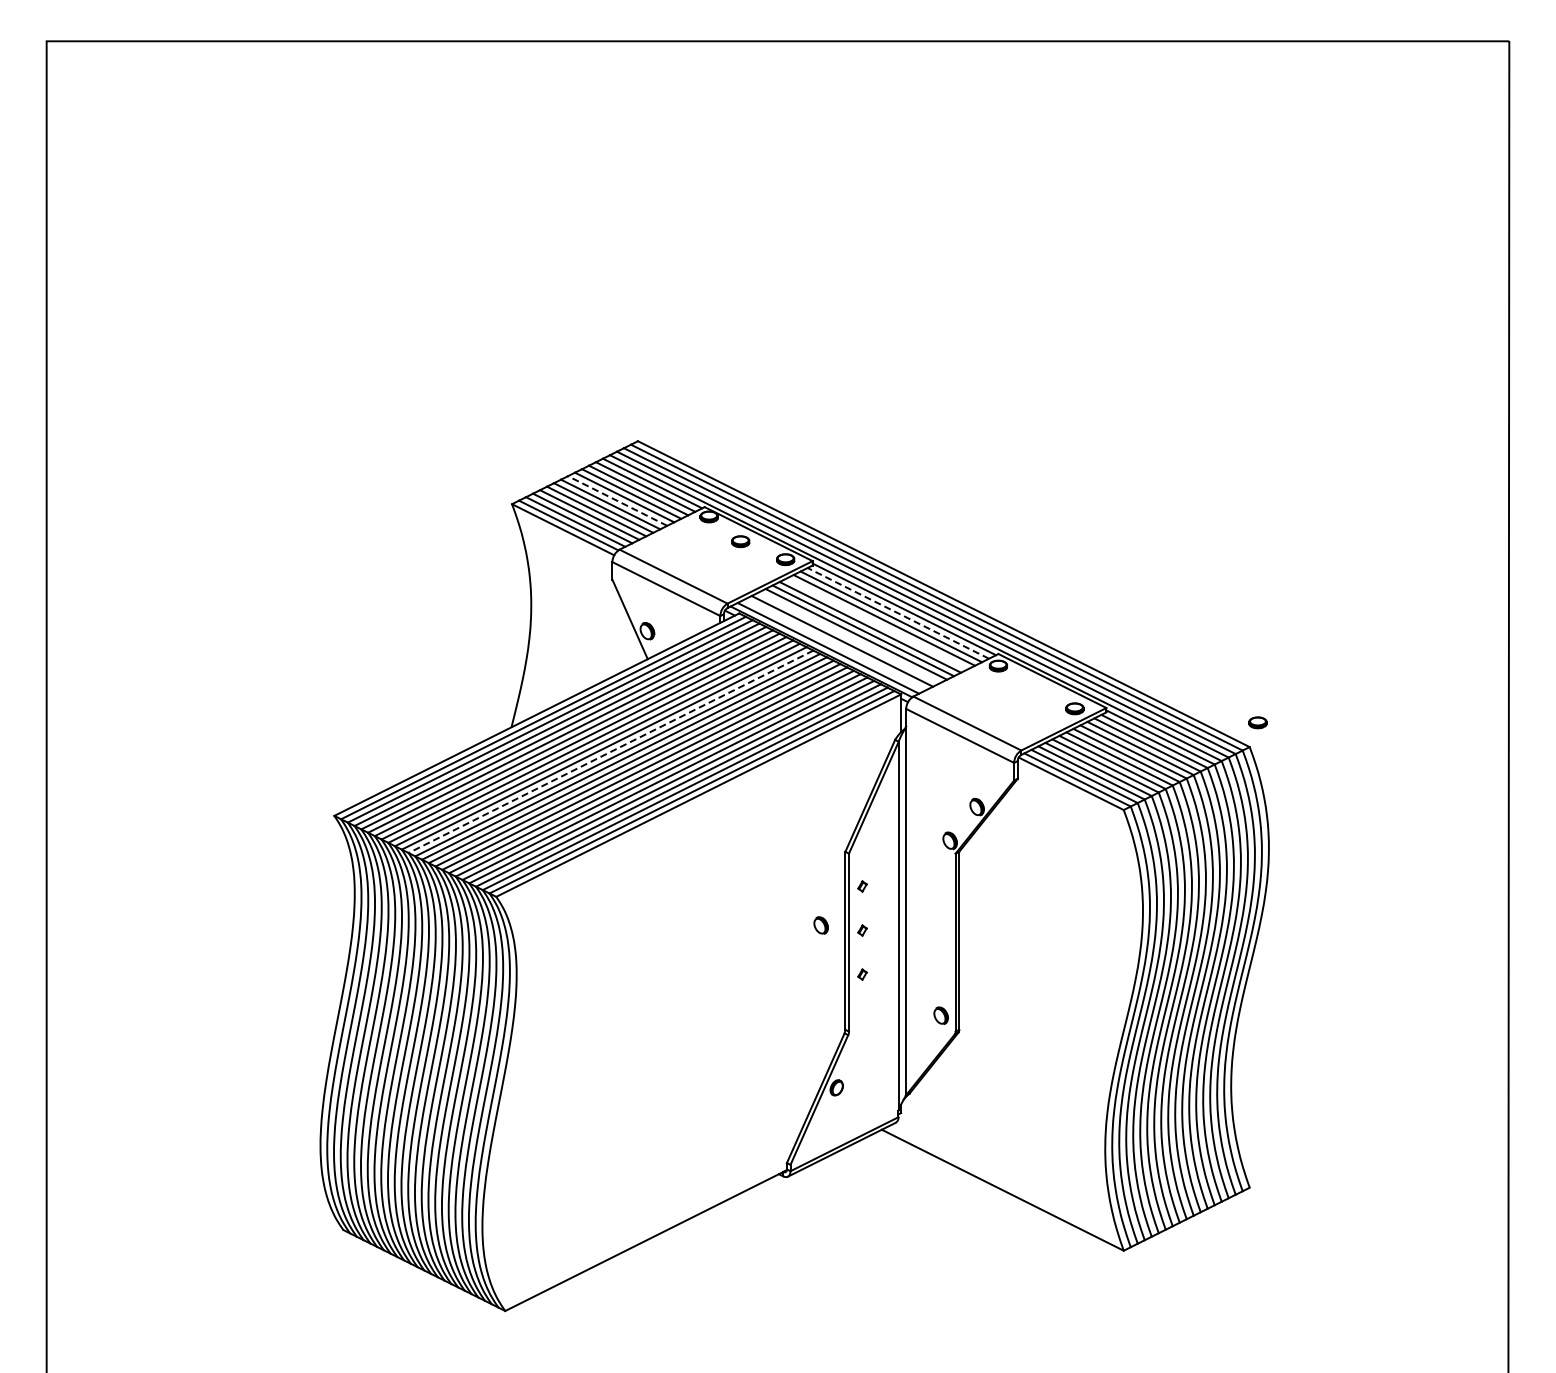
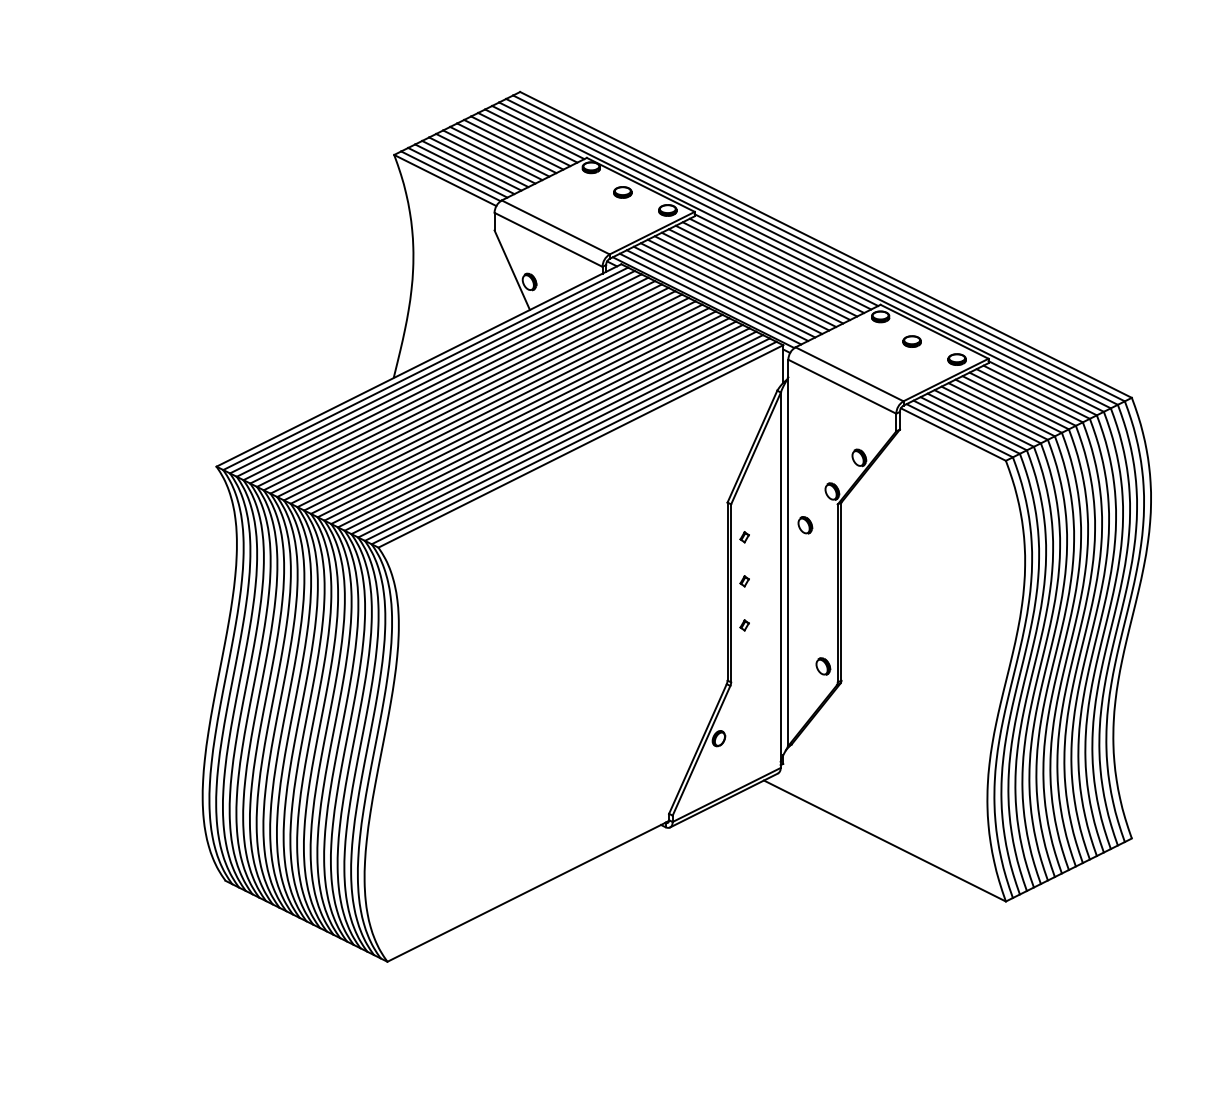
line: (617, 500) -> (499, 151), dashed -> solid
line: (897, 613) -> (779, 264), dashed -> solid
line: (877, 623) -> (759, 274), added
line: (849, 637) -> (731, 288), added
line: (835, 644) -> (717, 295), added
part: (1257, 722) -> (911, 341), moved
line: (610, 752) -> (492, 403), dashed -> solid
part: (820, 925) -> (804, 525), moved

